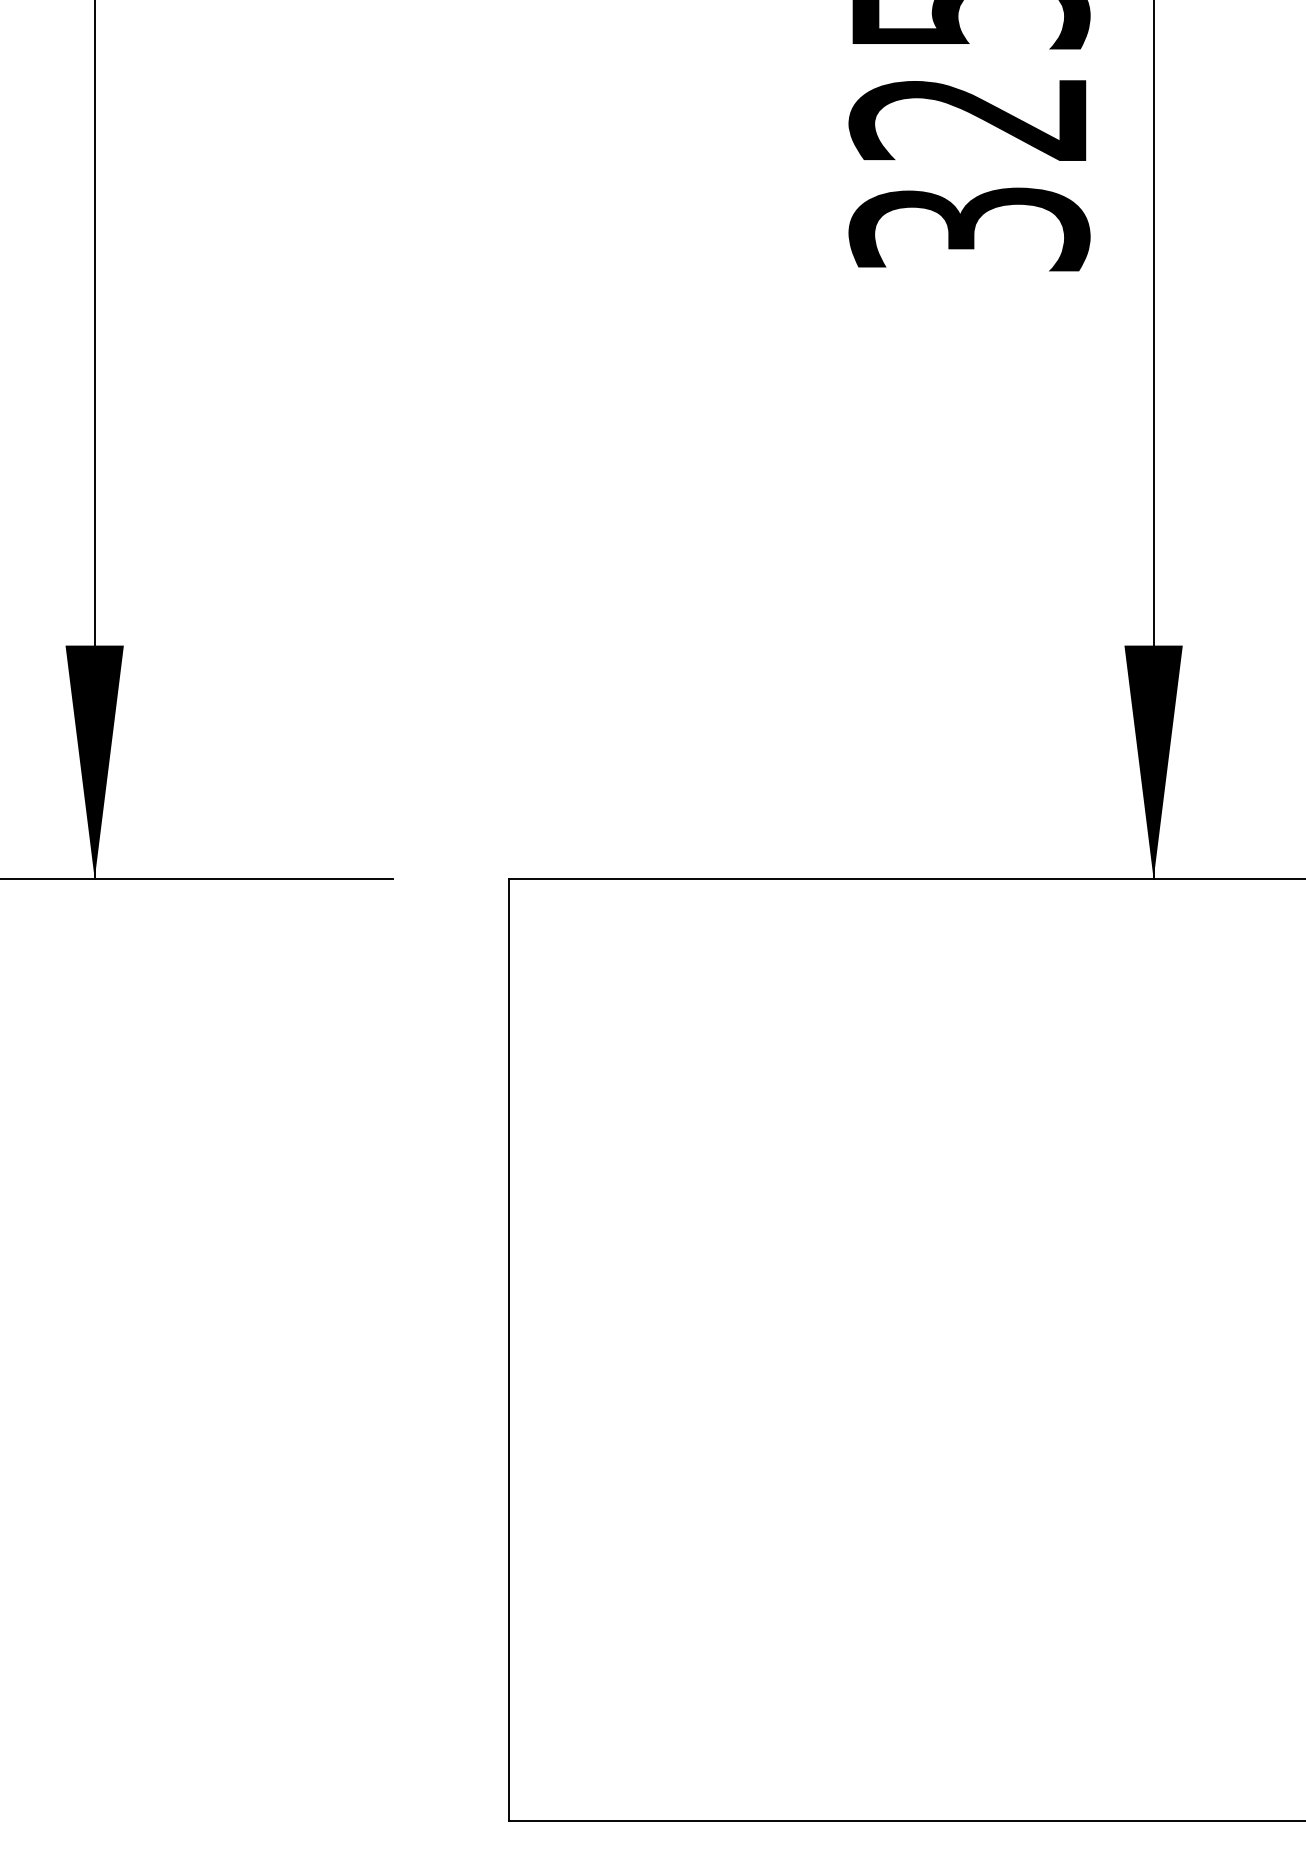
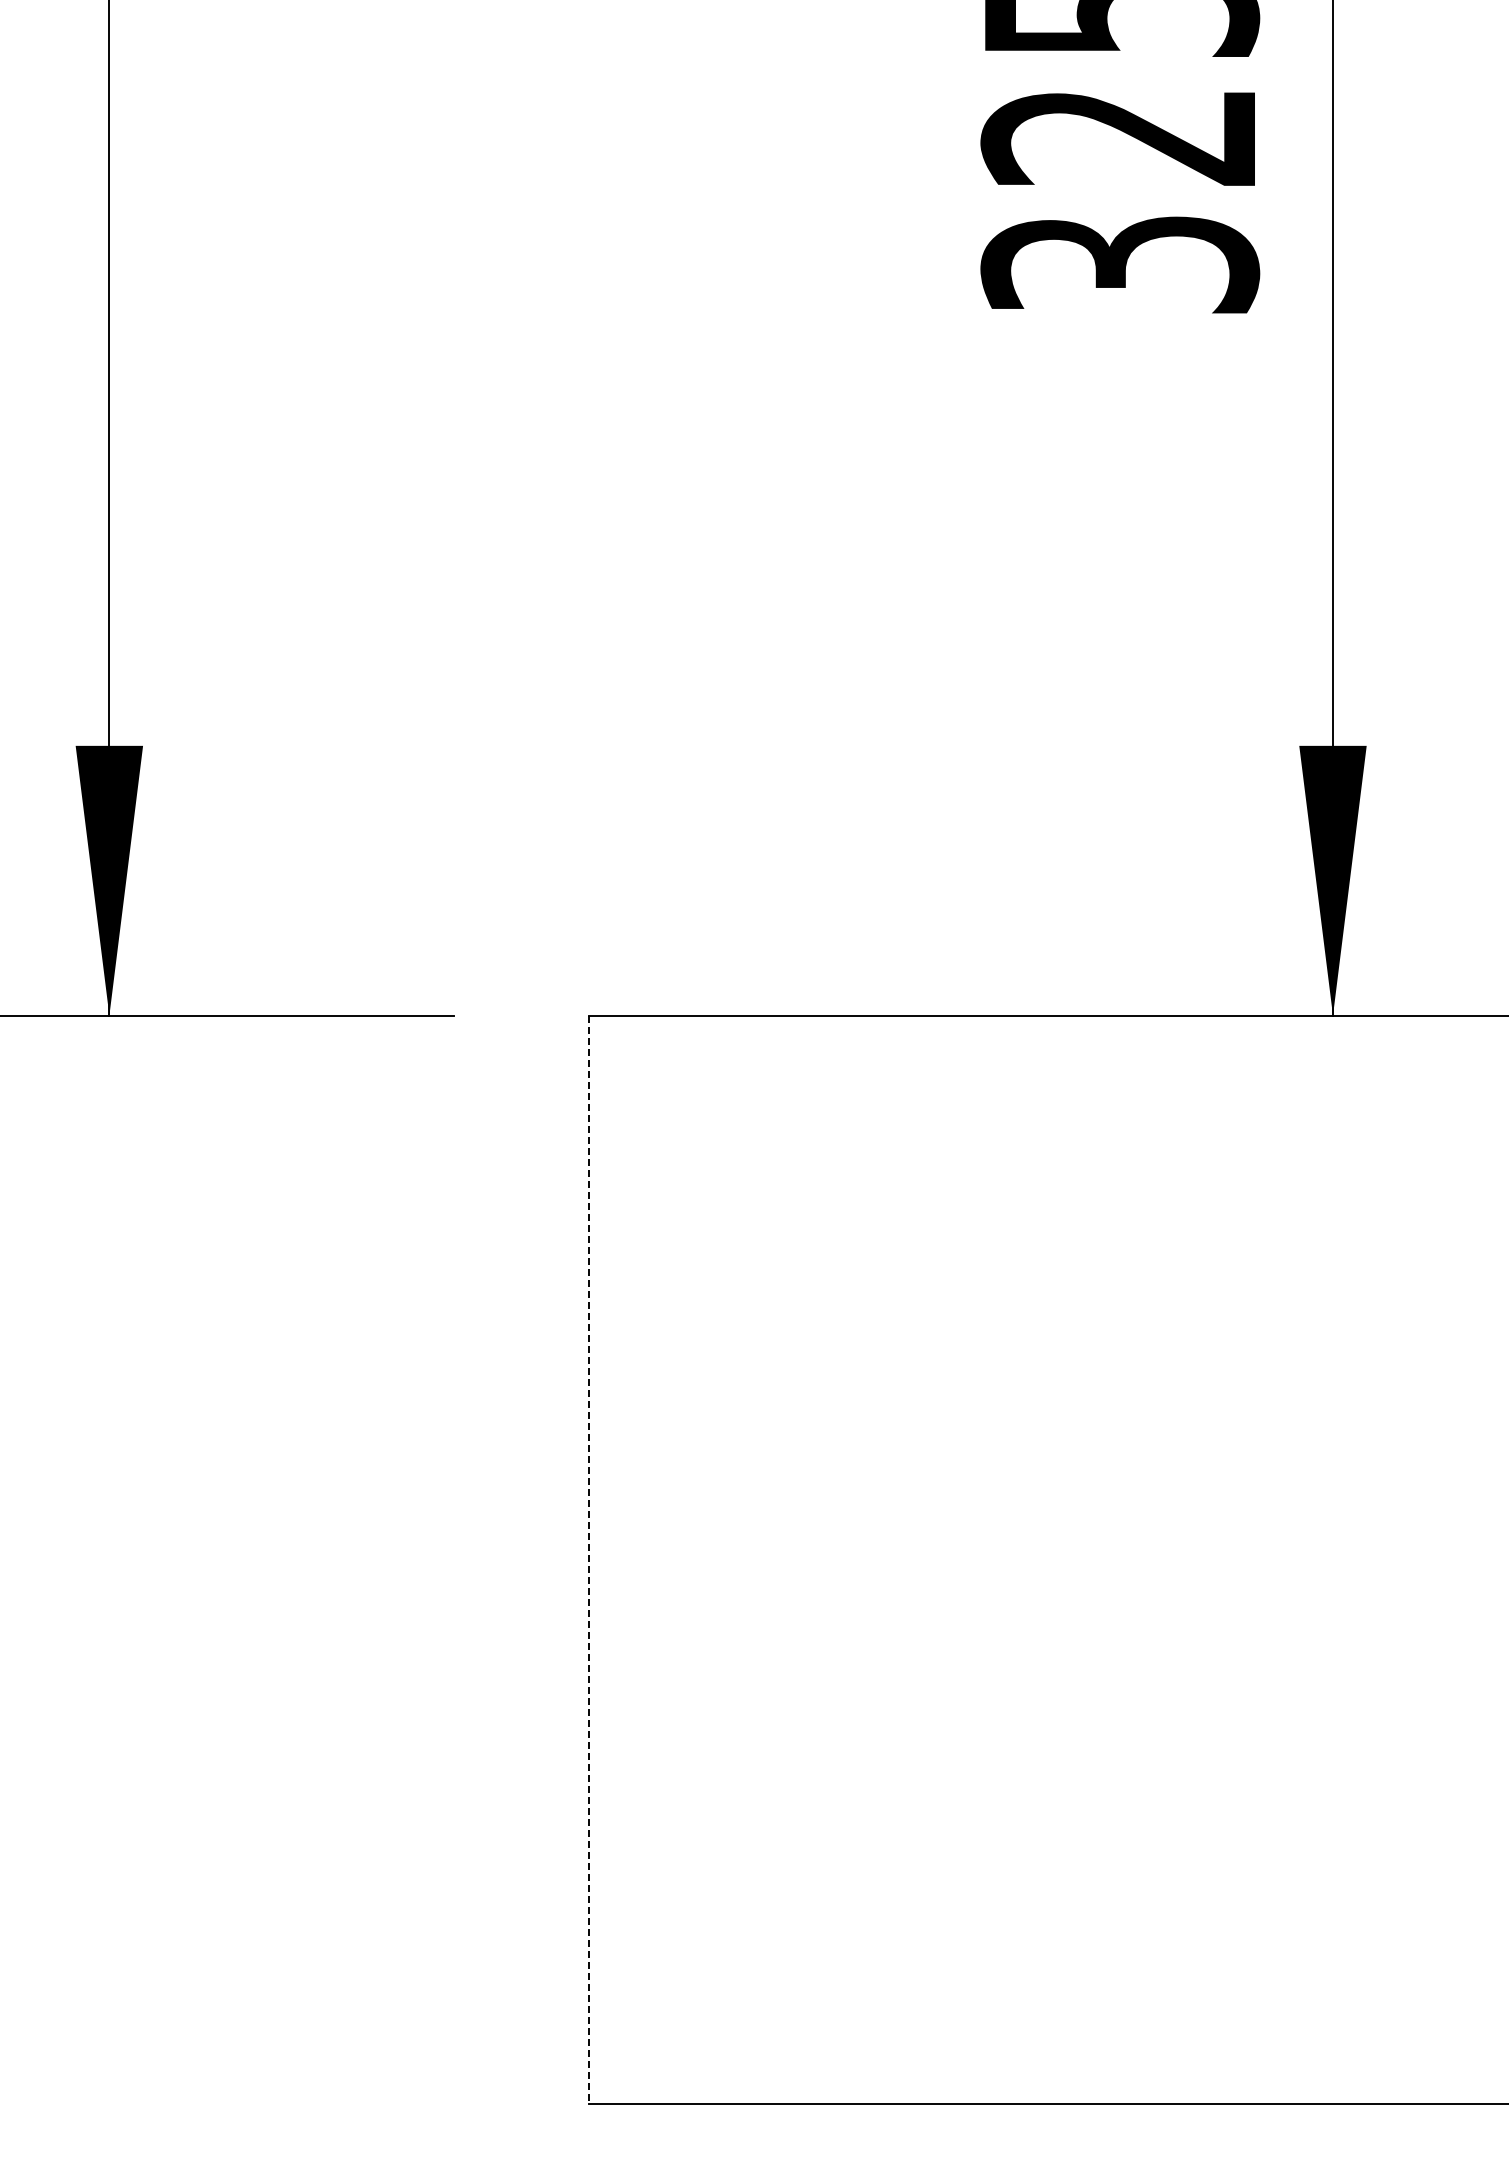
line: (509, 1350) -> (588, 1560), solid -> dashed

